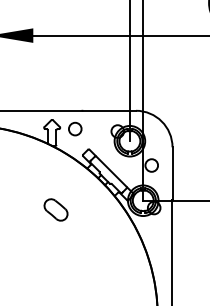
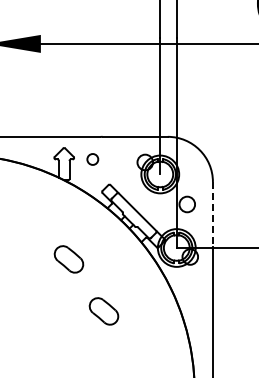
circle: (75, 129) -> (92, 159), size x0.7
line: (172, 173) -> (212, 214), solid -> dashed
part: (83, 252) -> (103, 311), added

